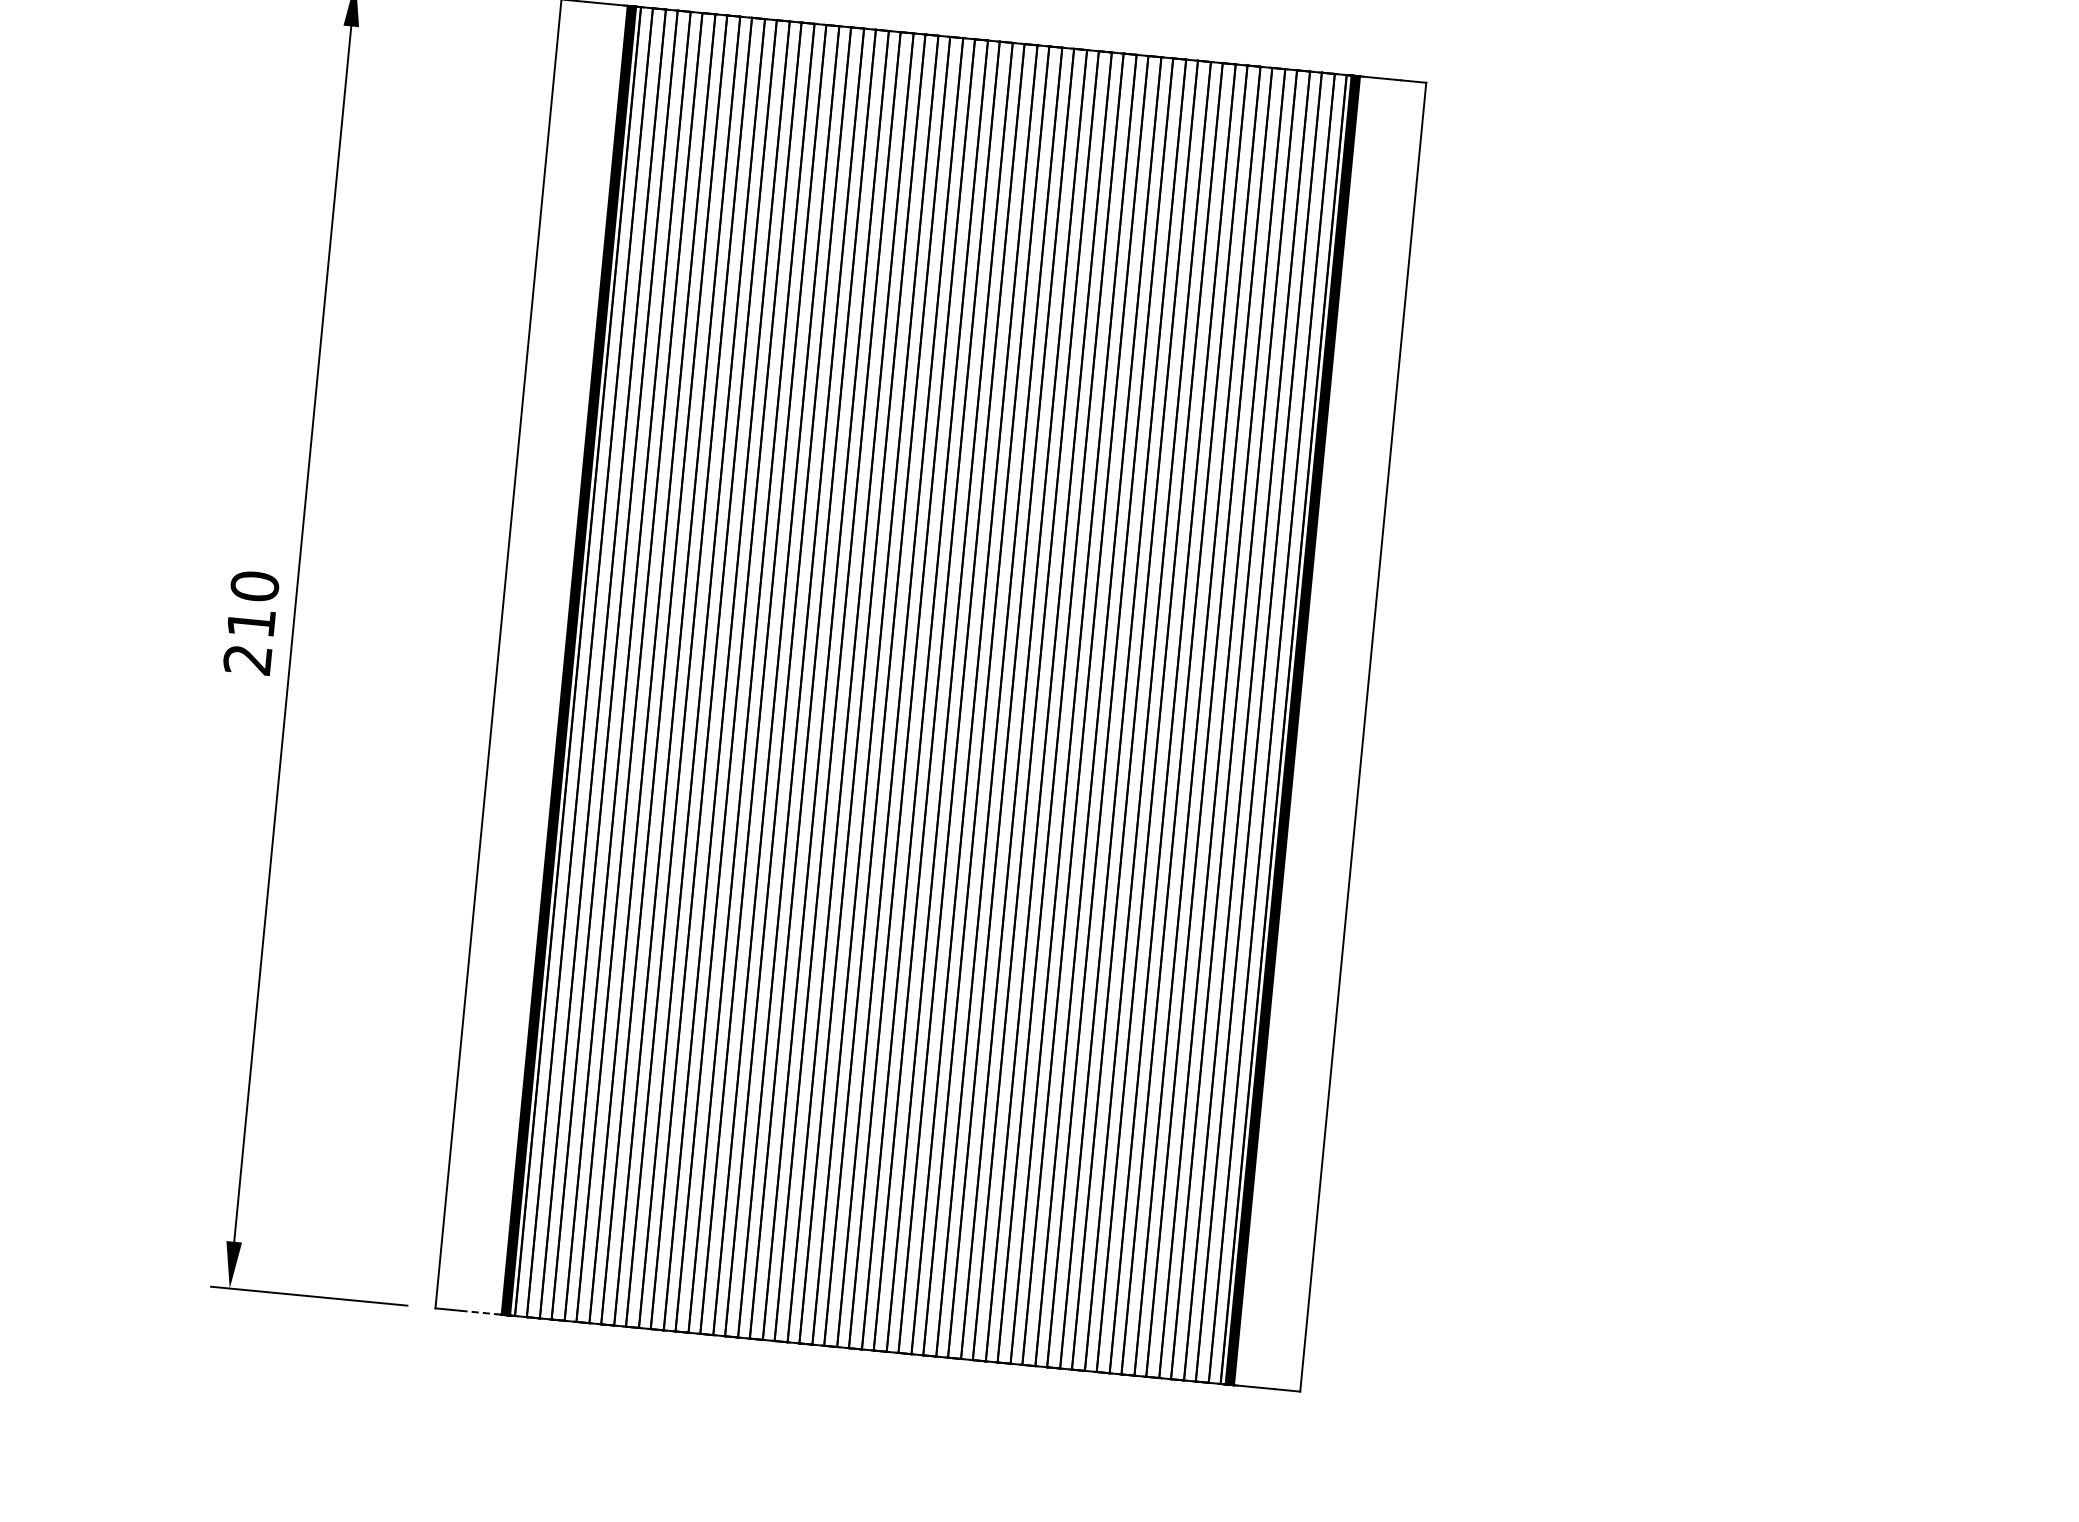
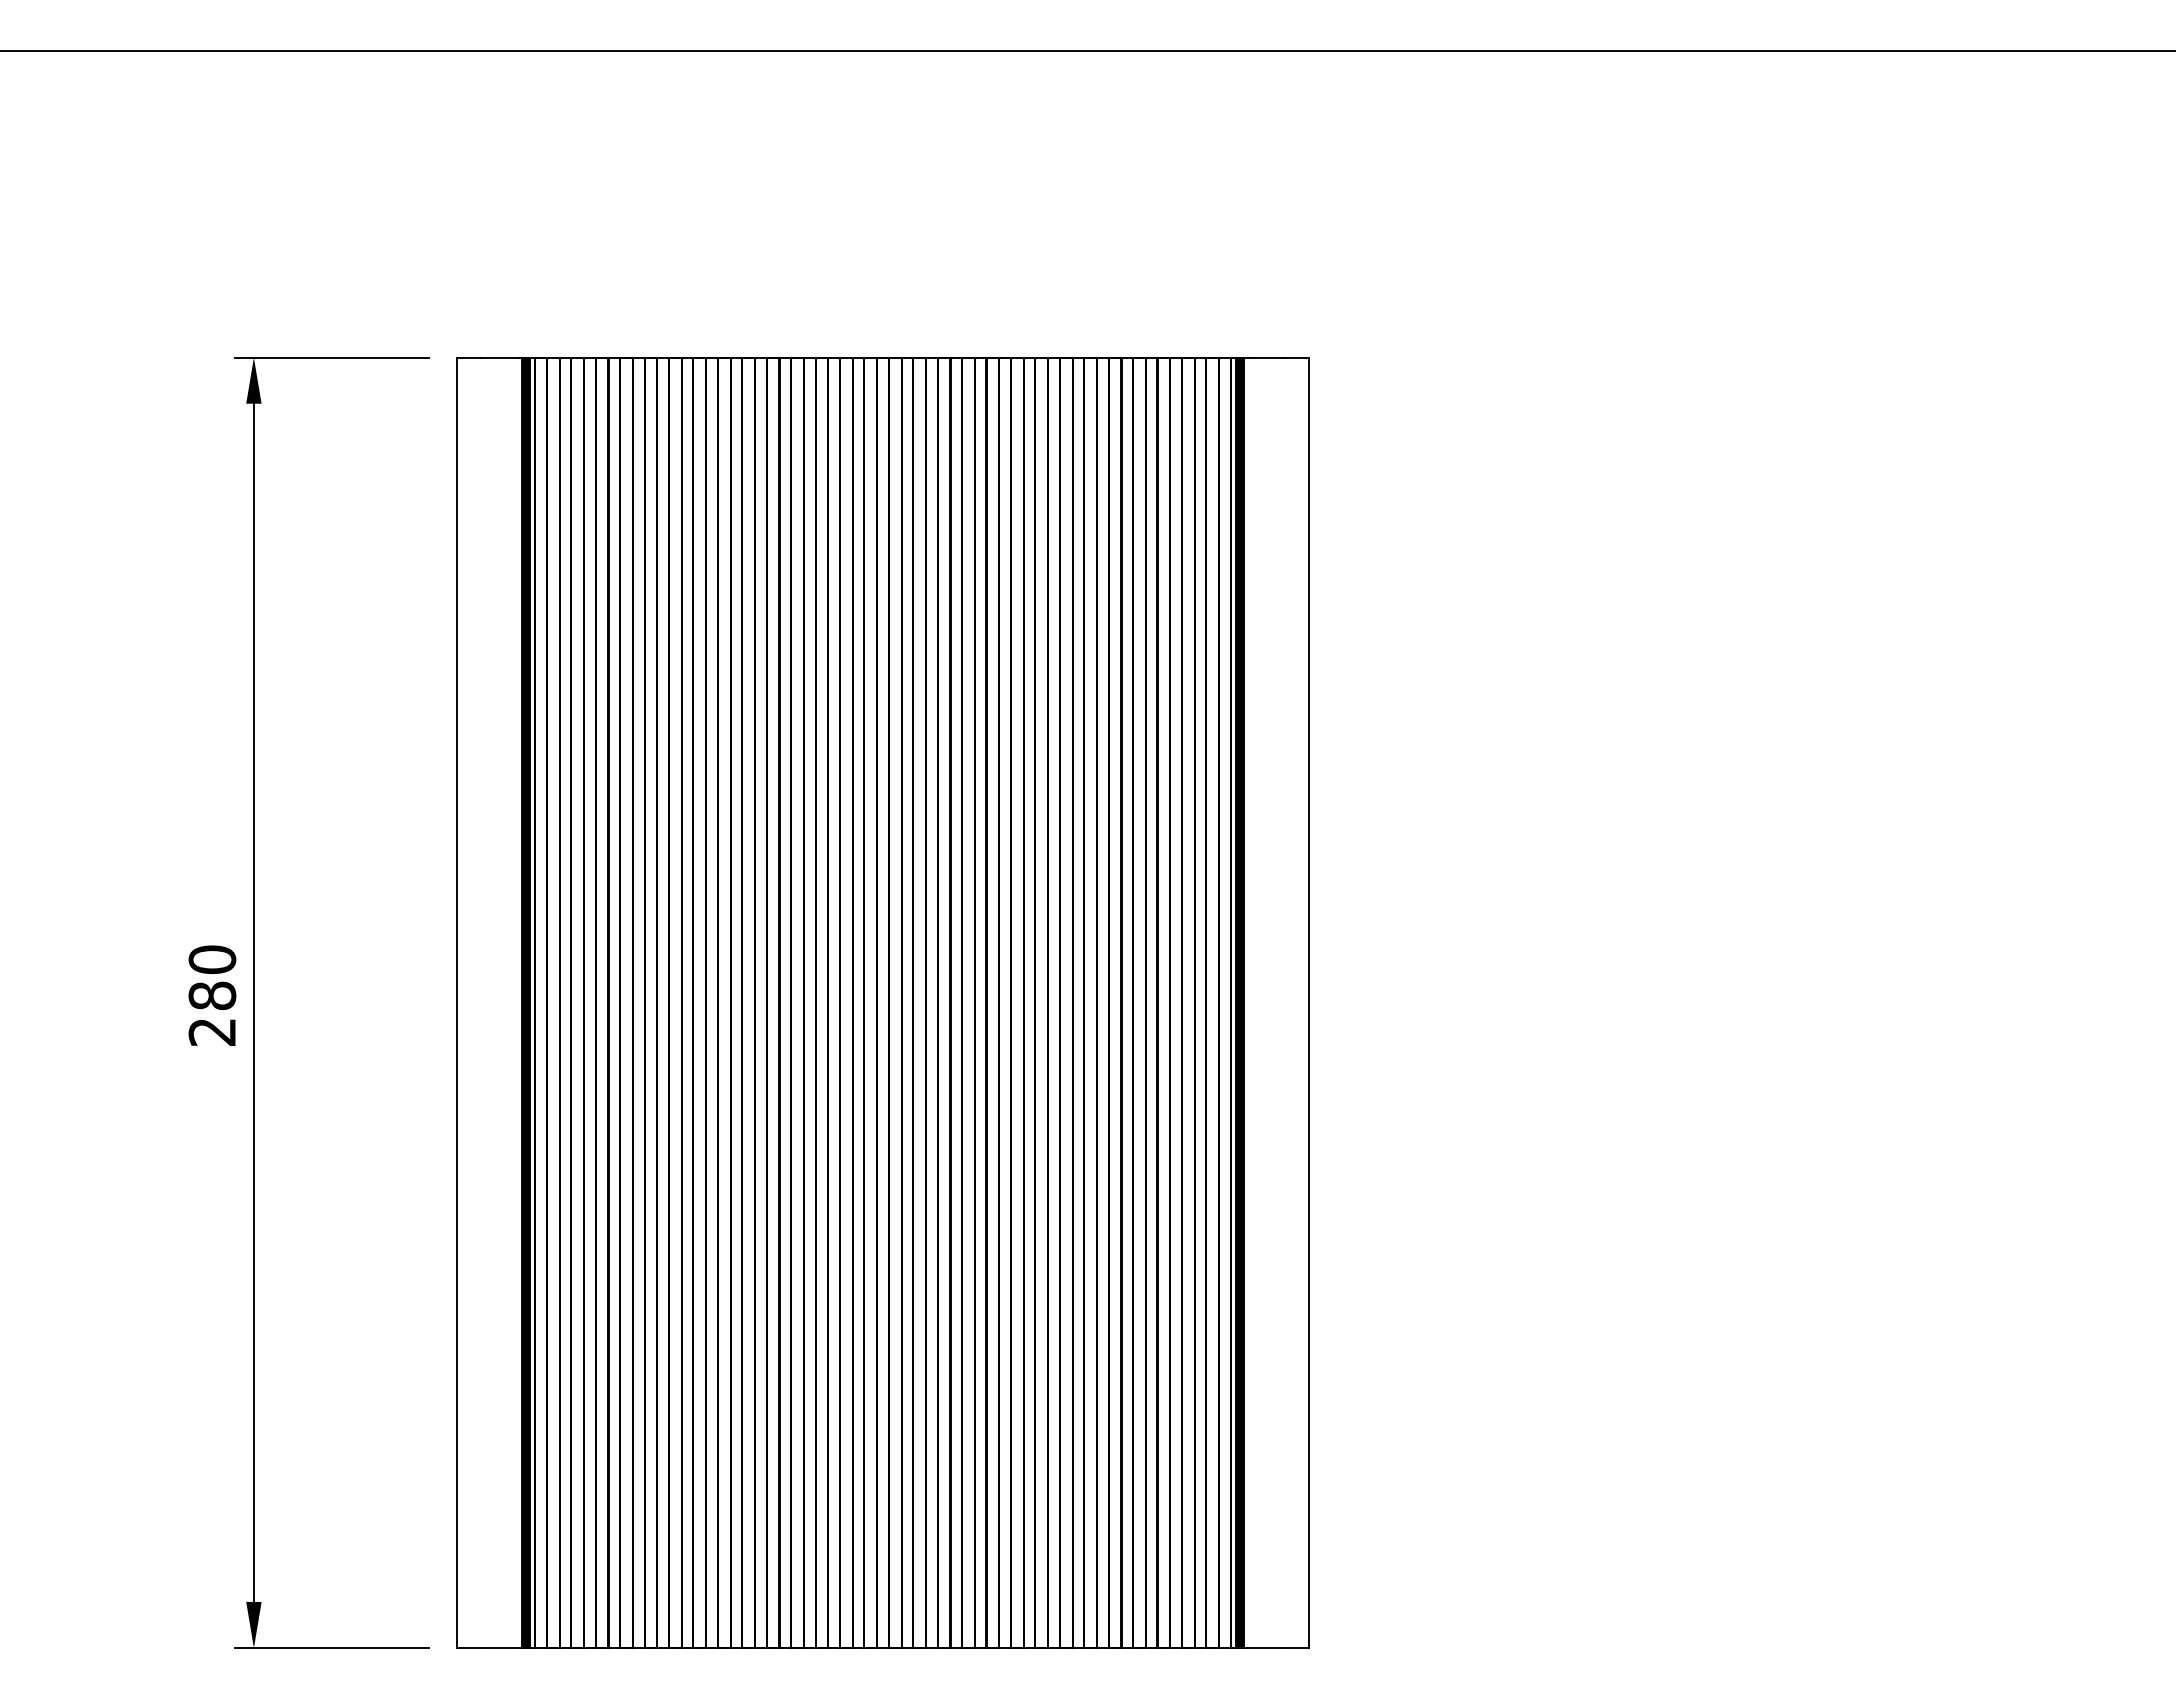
text: (251, 622) -> (212, 995), 210 -> 280
line: (478, 1312) -> (499, 1648), dashed -> solid

